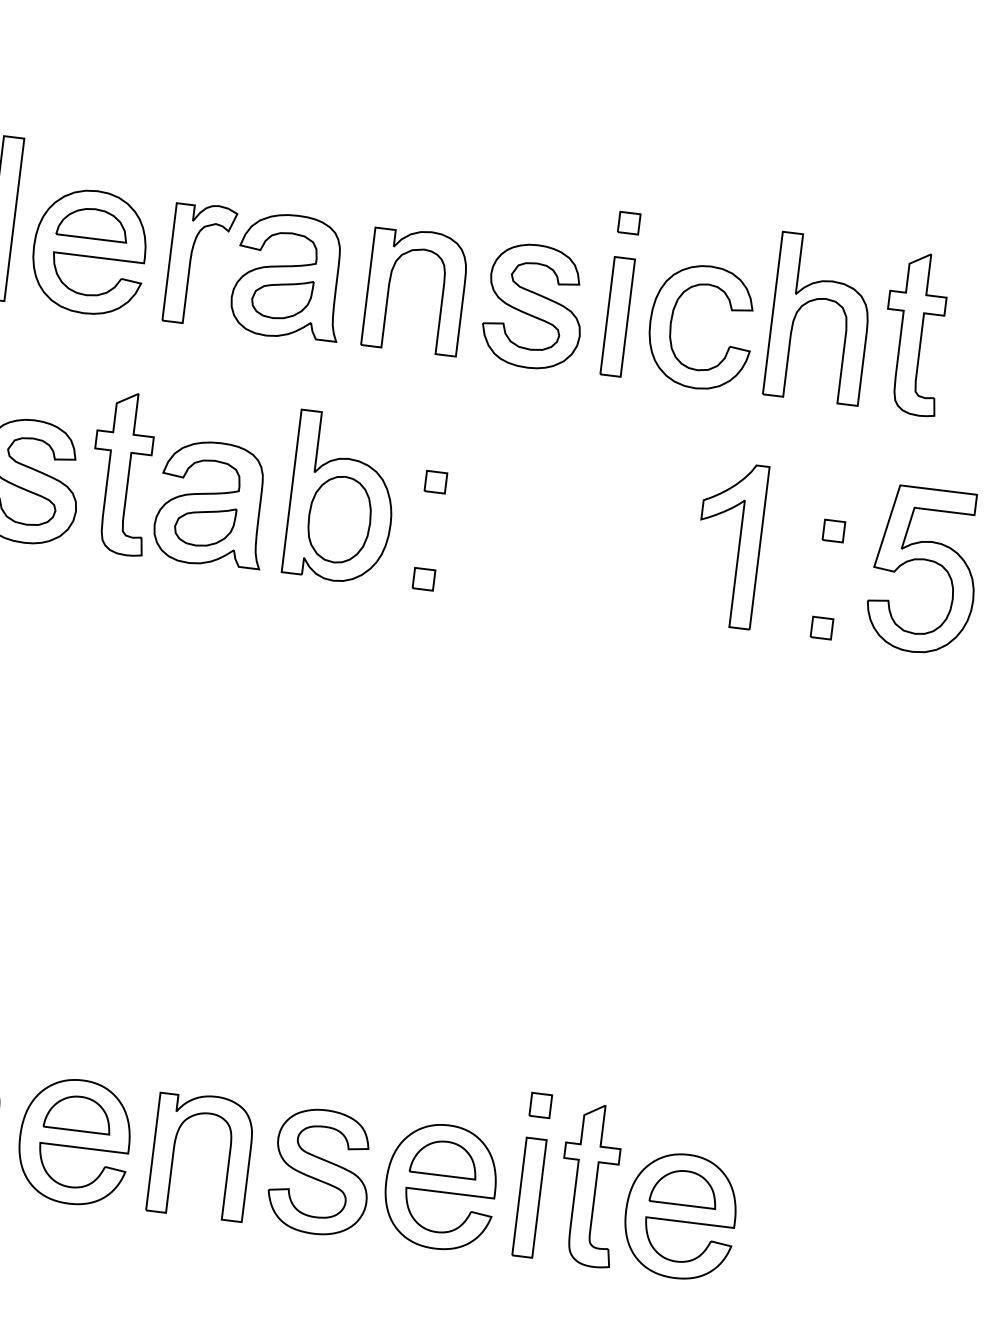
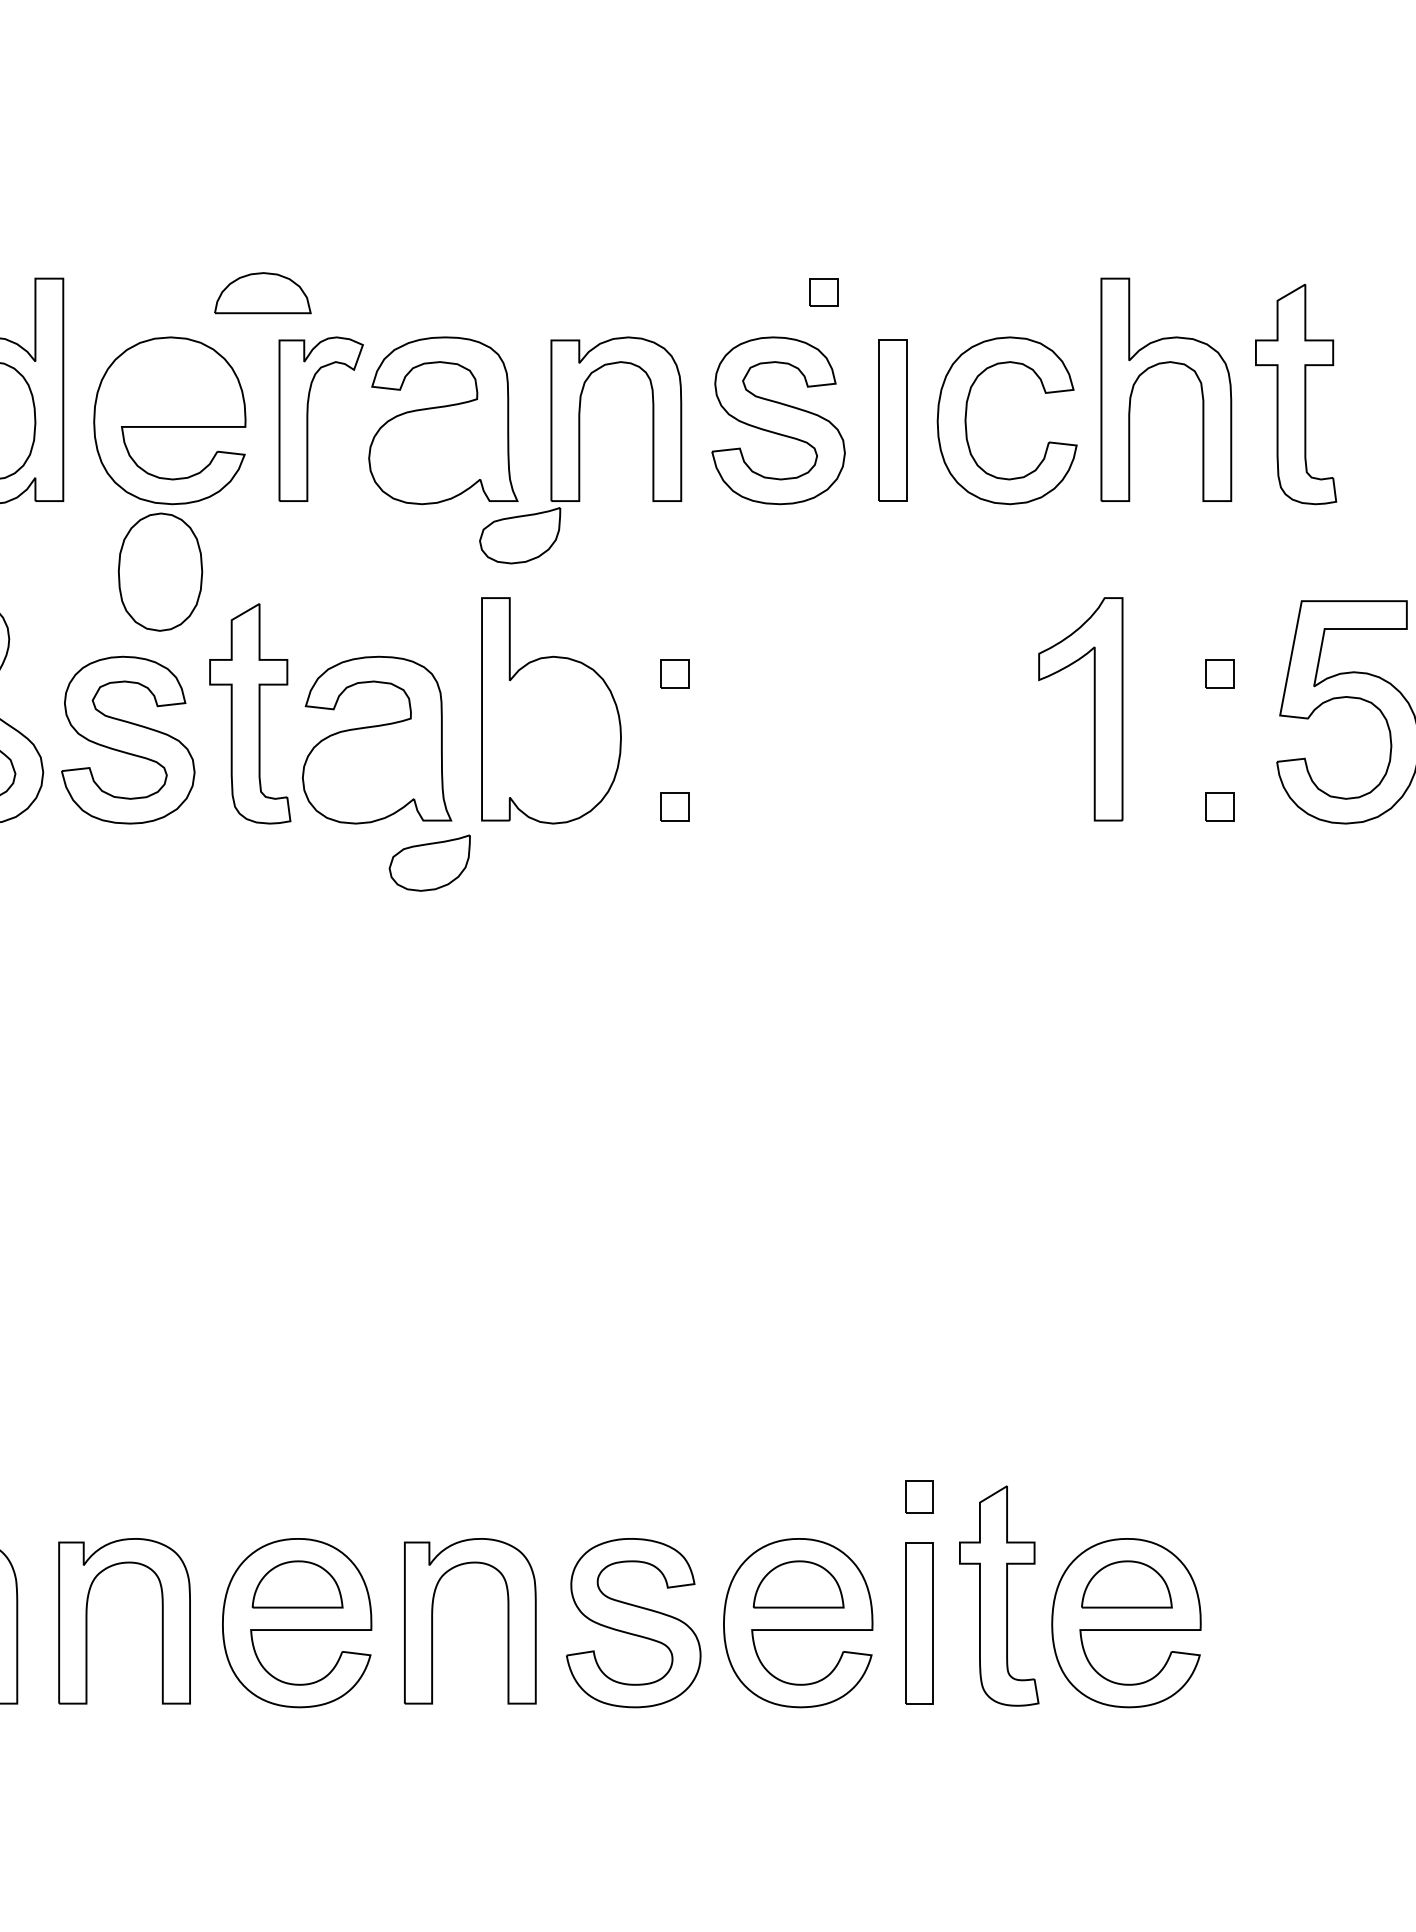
part: (628, 223) -> (823, 292), moved
part: (92, 224) -> (262, 293), moved
part: (282, 298) -> (520, 535), moved
part: (339, 519) -> (160, 571), moved
part: (204, 525) -> (429, 862), moved

